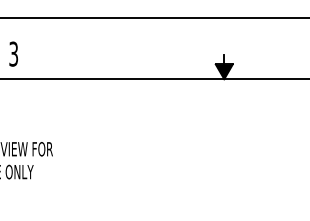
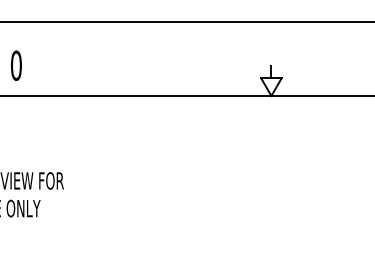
text: (12, 53) -> (15, 65), 3 -> 0
fill: (224, 72) -> (271, 87), removed

